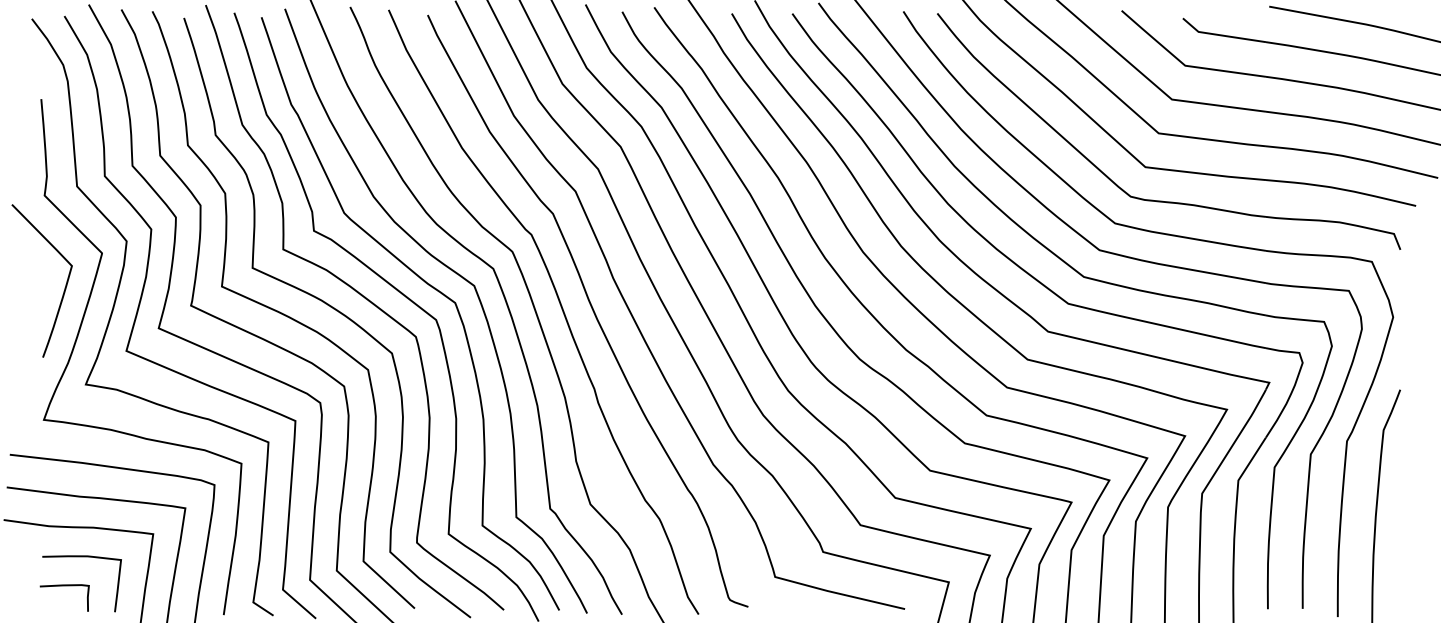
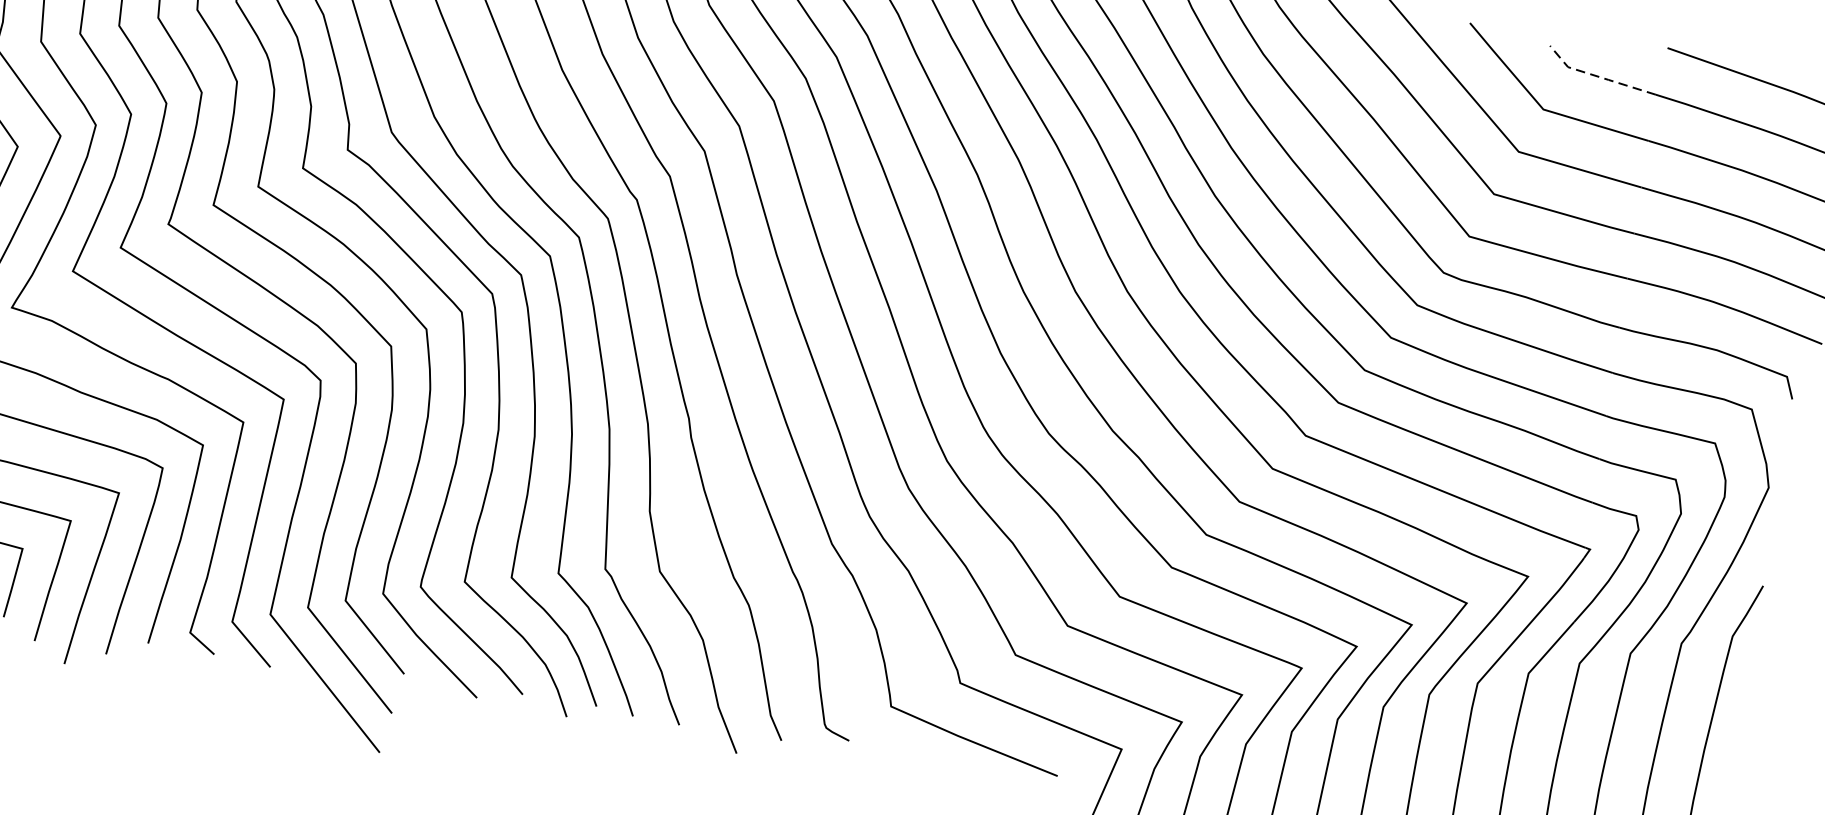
line: (1221, 35) -> (1597, 76), solid -> dashed

